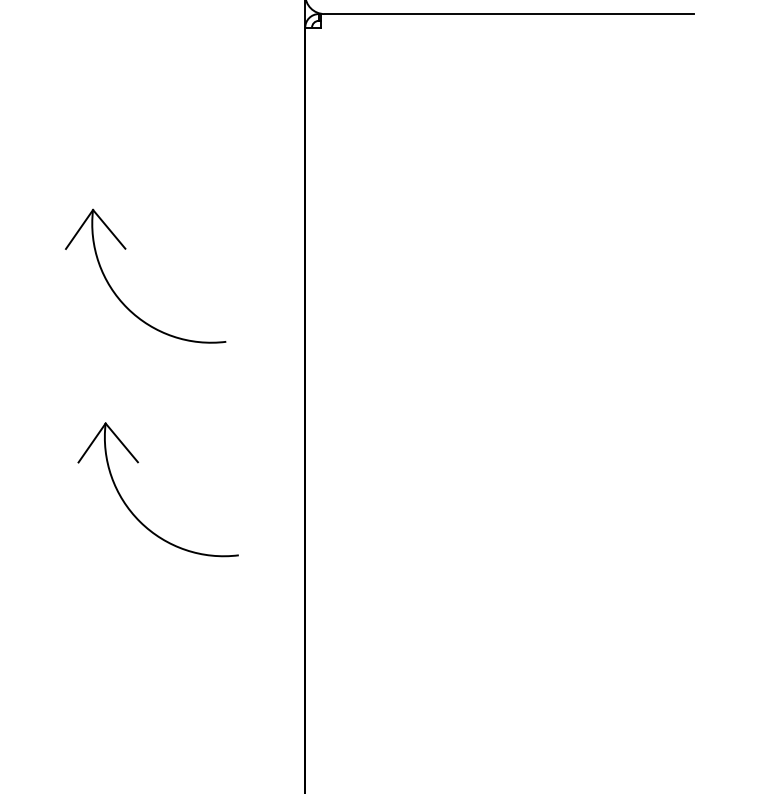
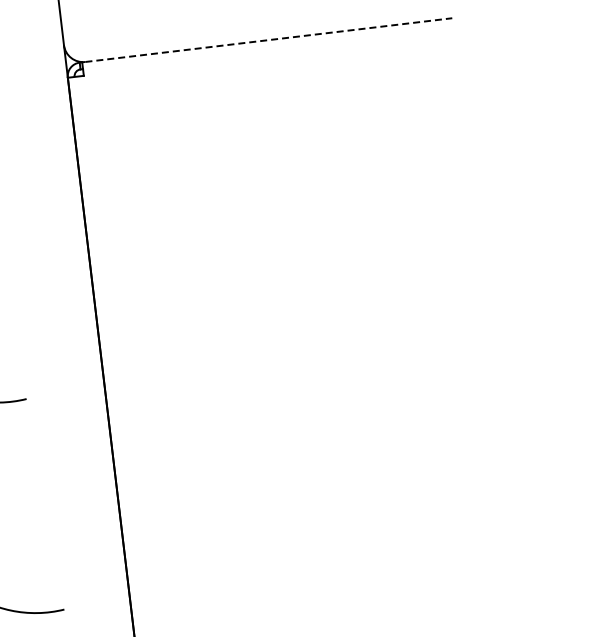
line: (509, 14) -> (269, 40), solid -> dashed

